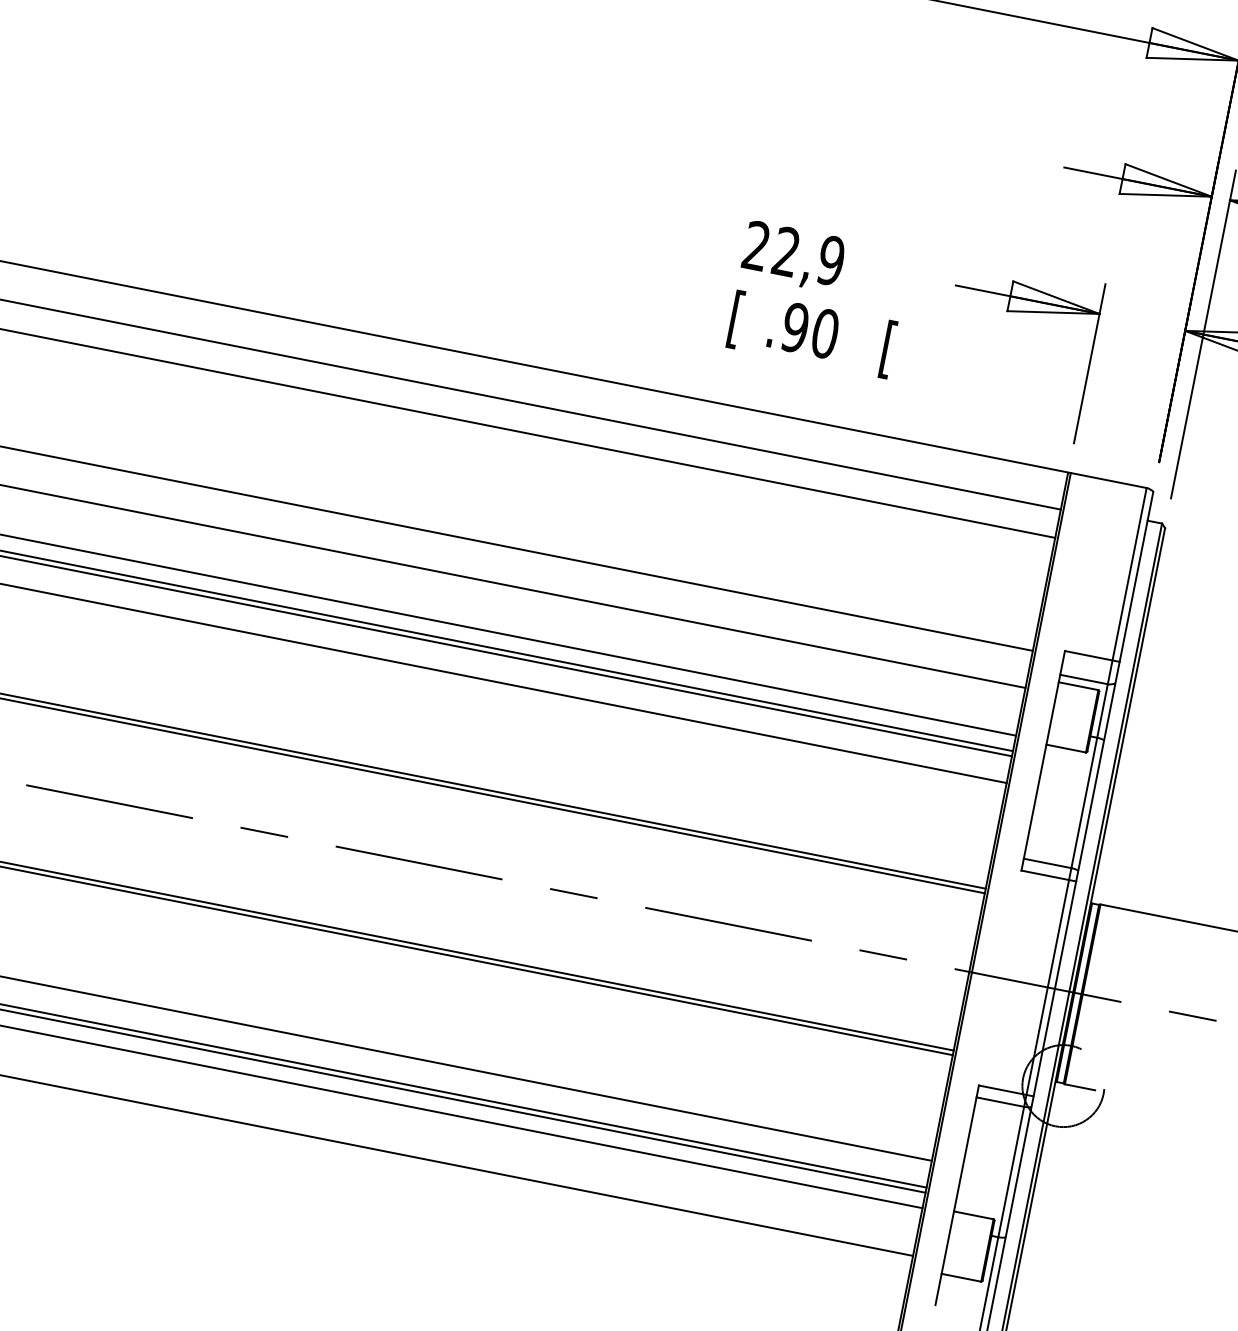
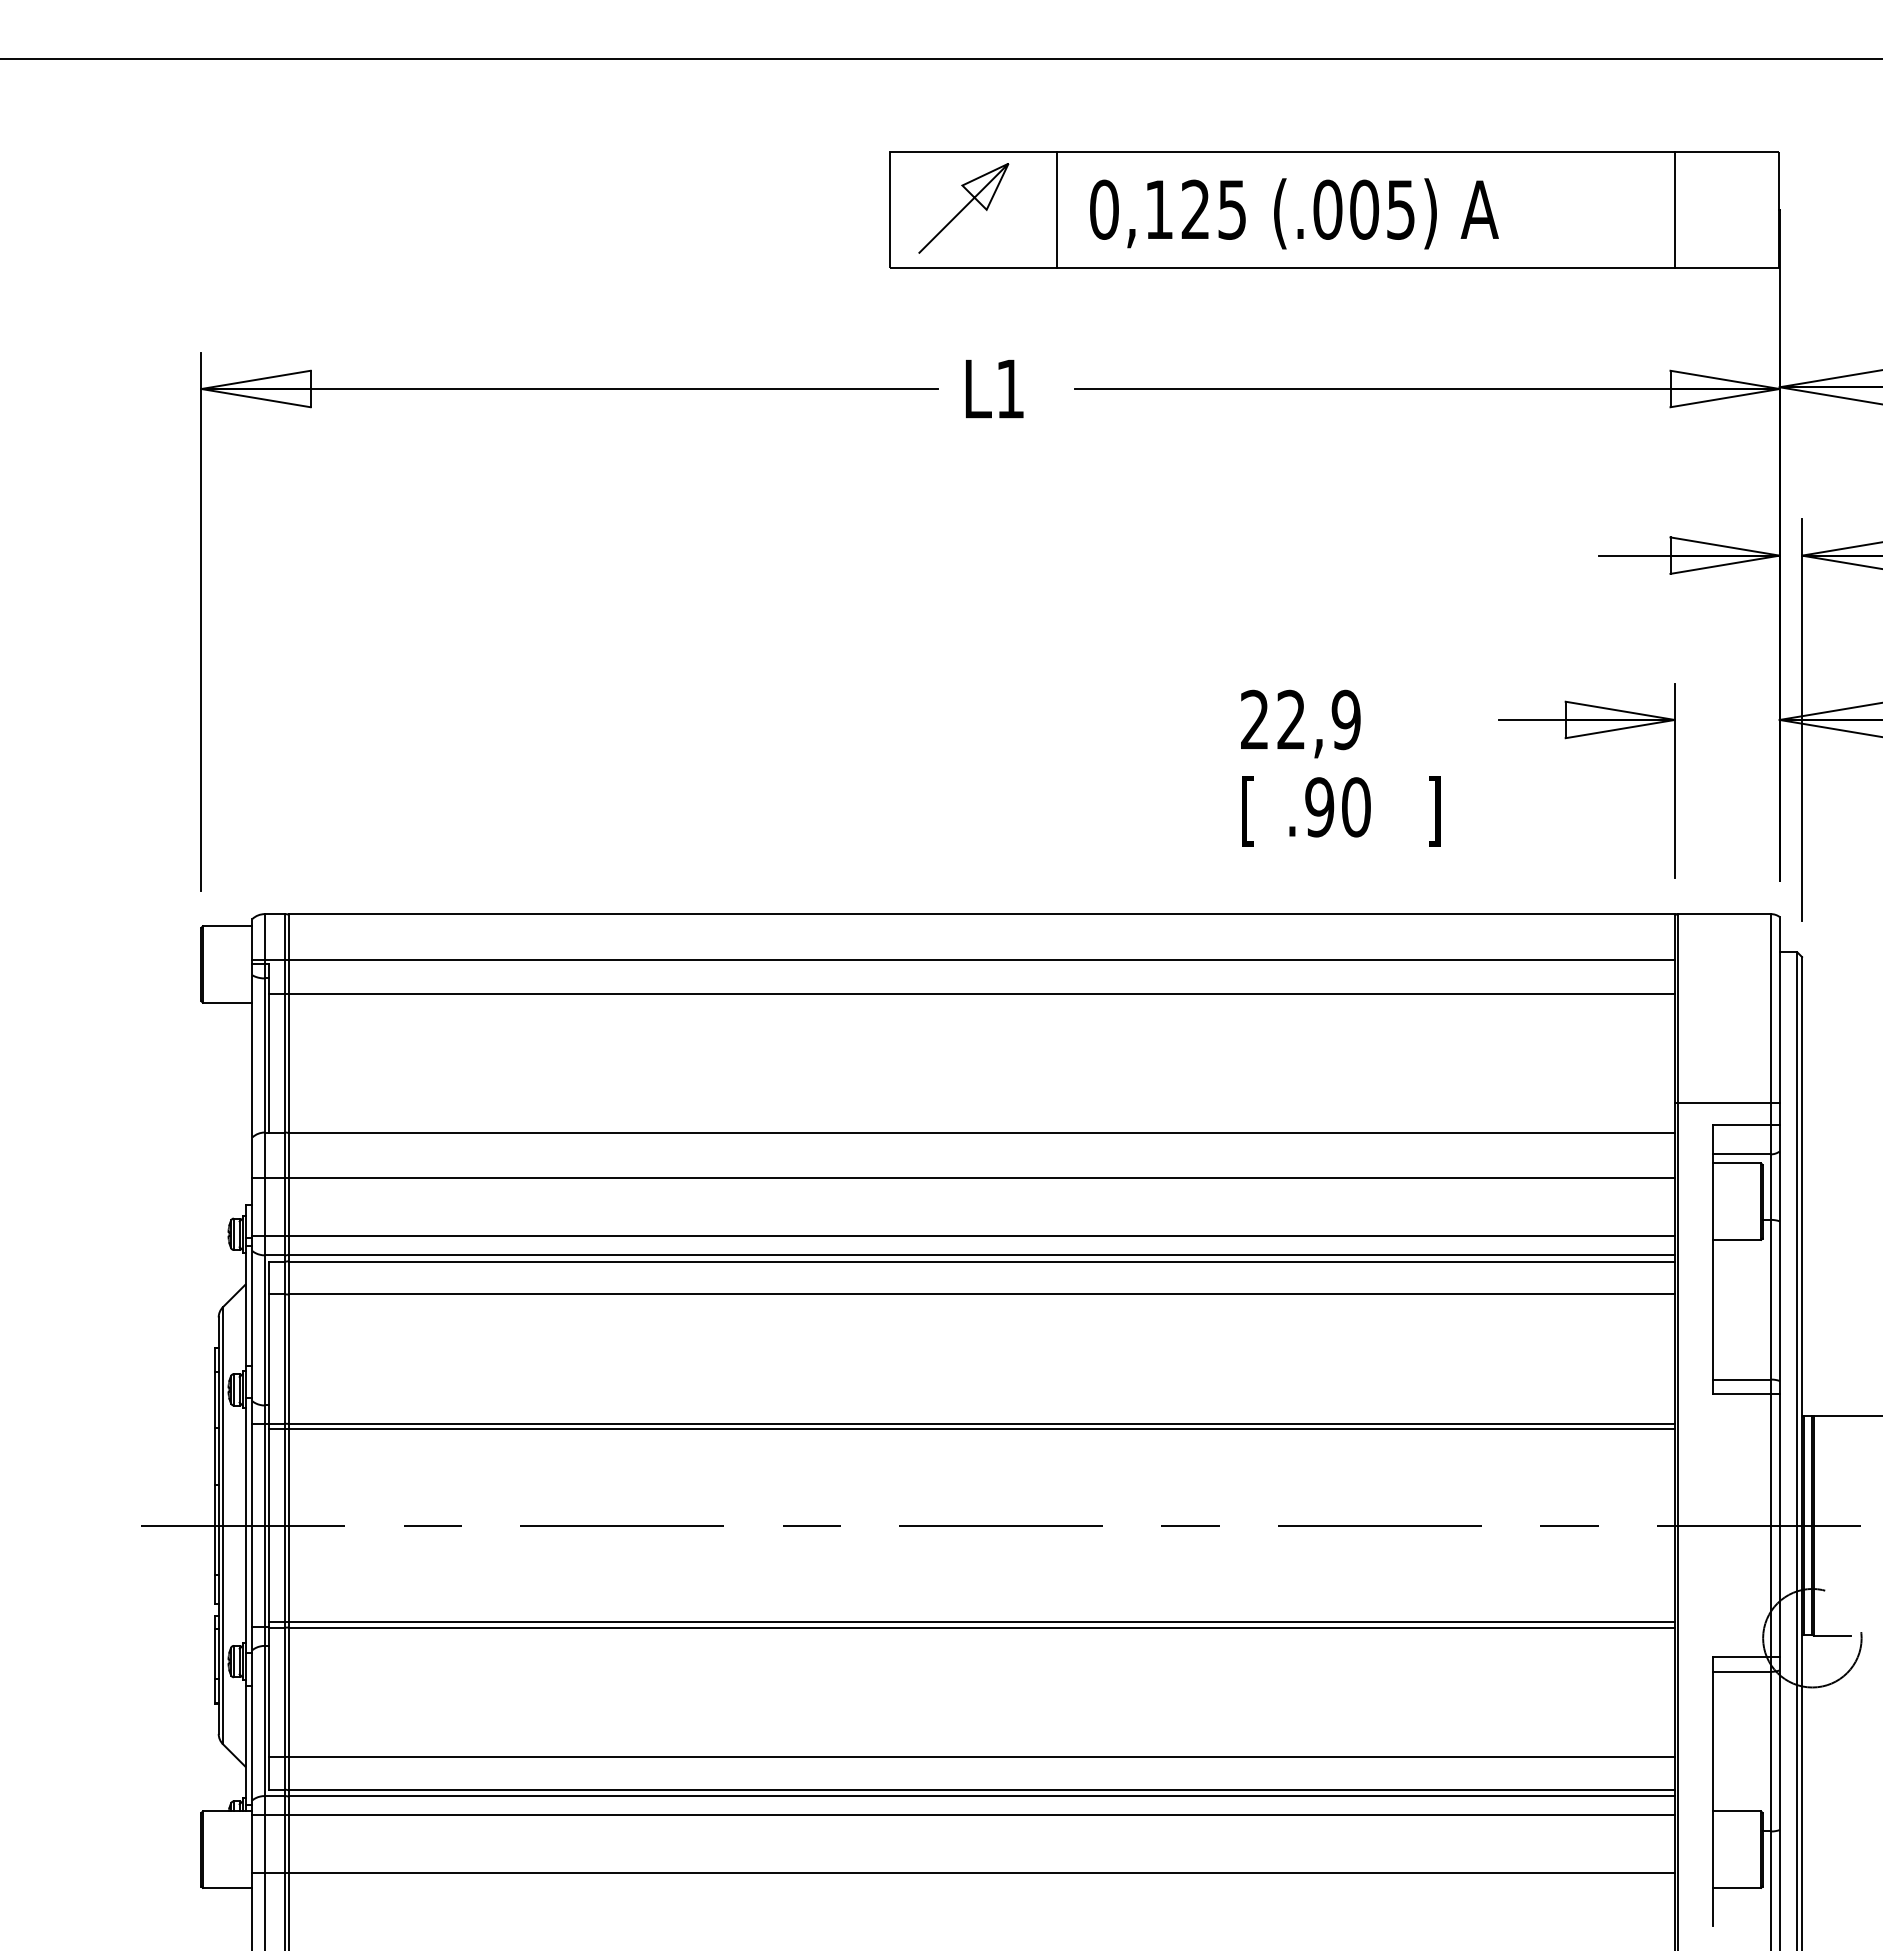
text: (888, 349) -> (1434, 811), [ -> ]
line: (1079, 635) -> (1726, 1103), added

